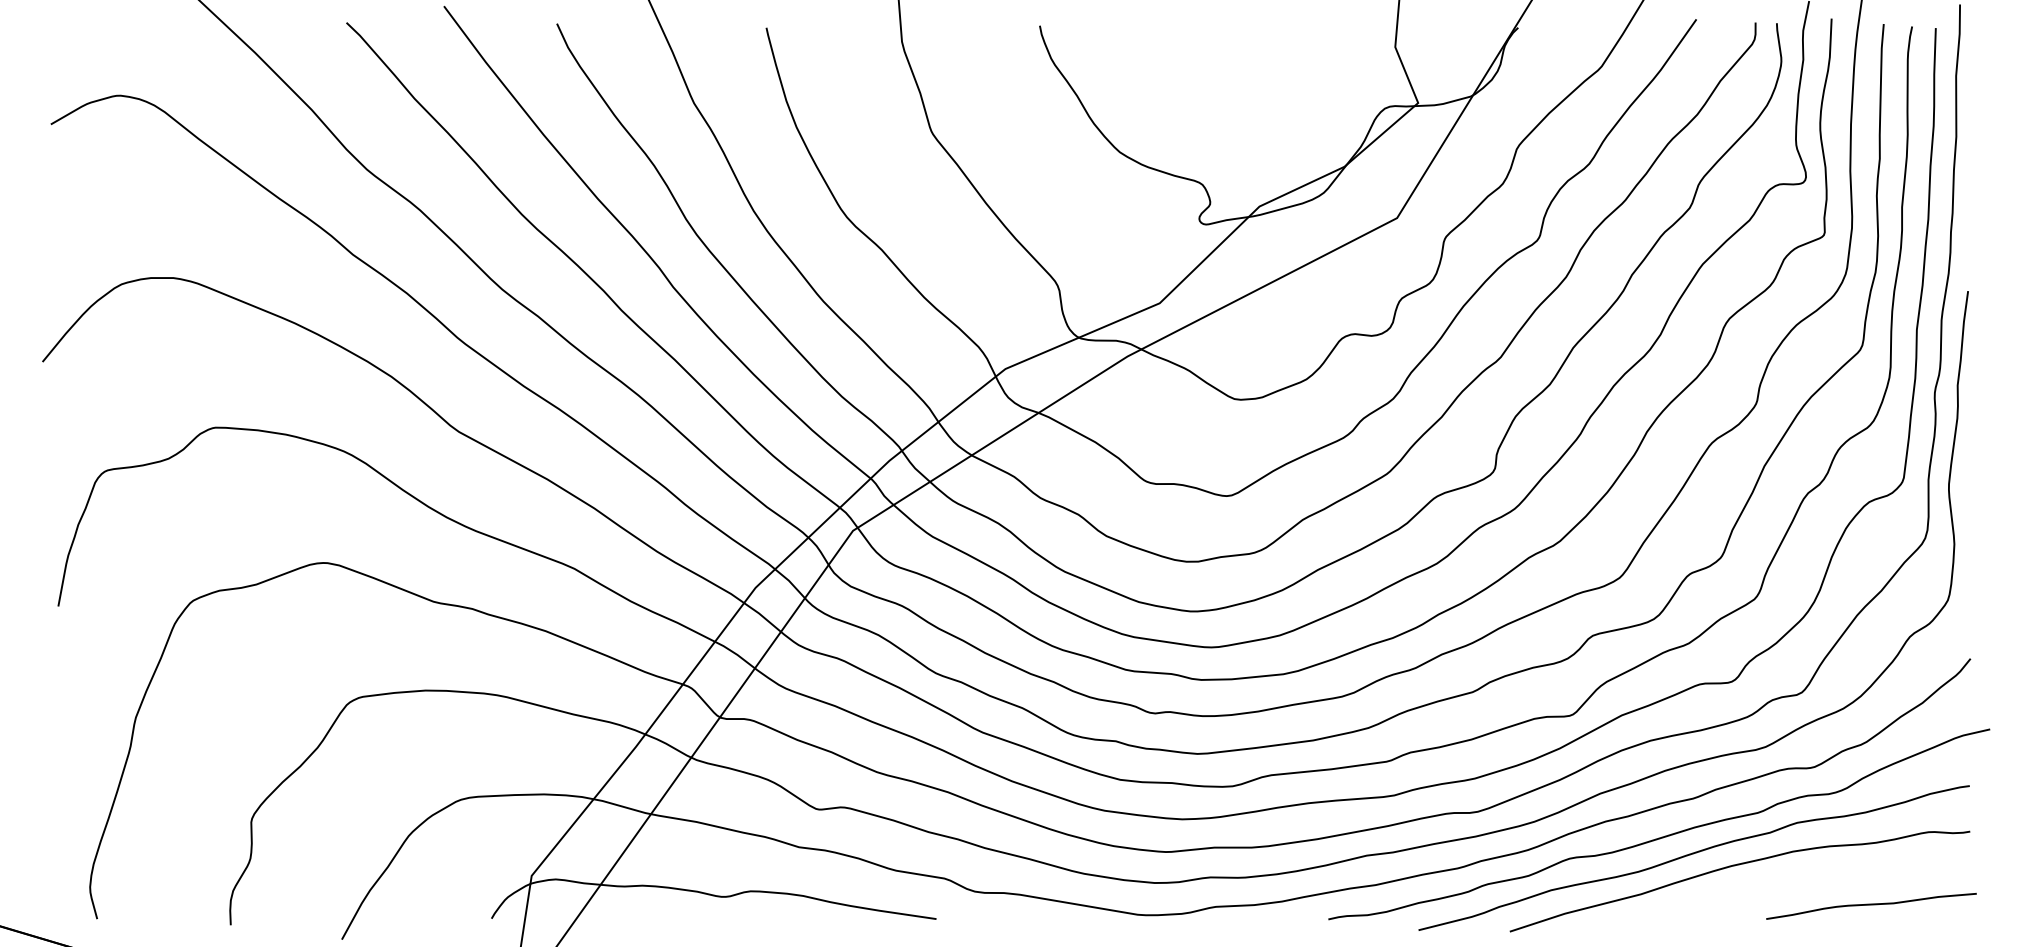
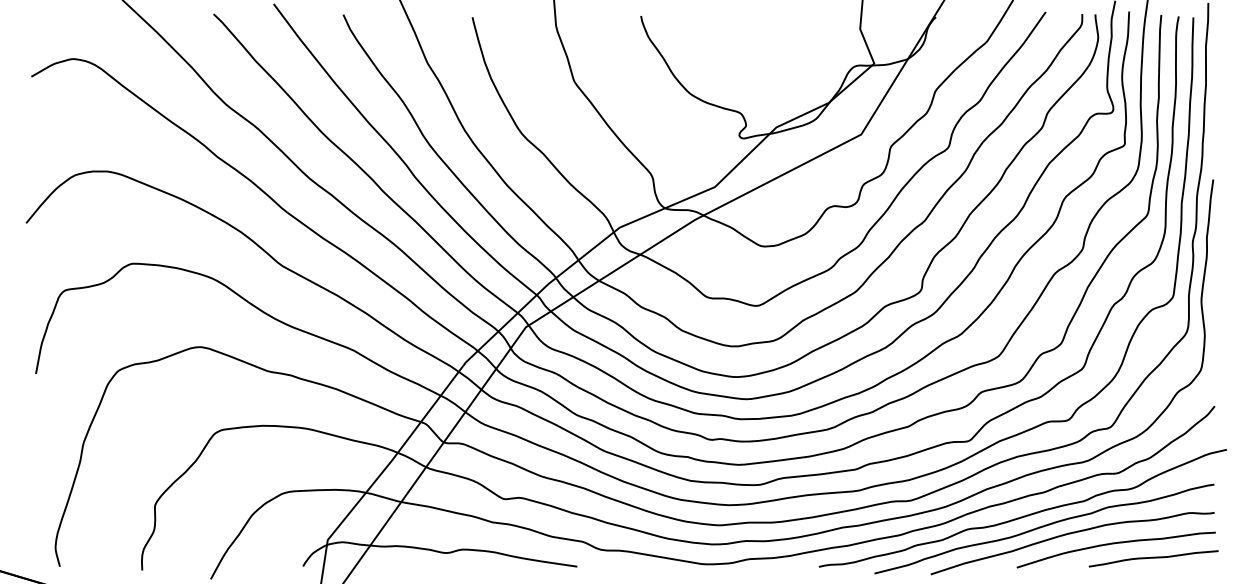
curve: (1807, 883) -> (1114, 544), added

